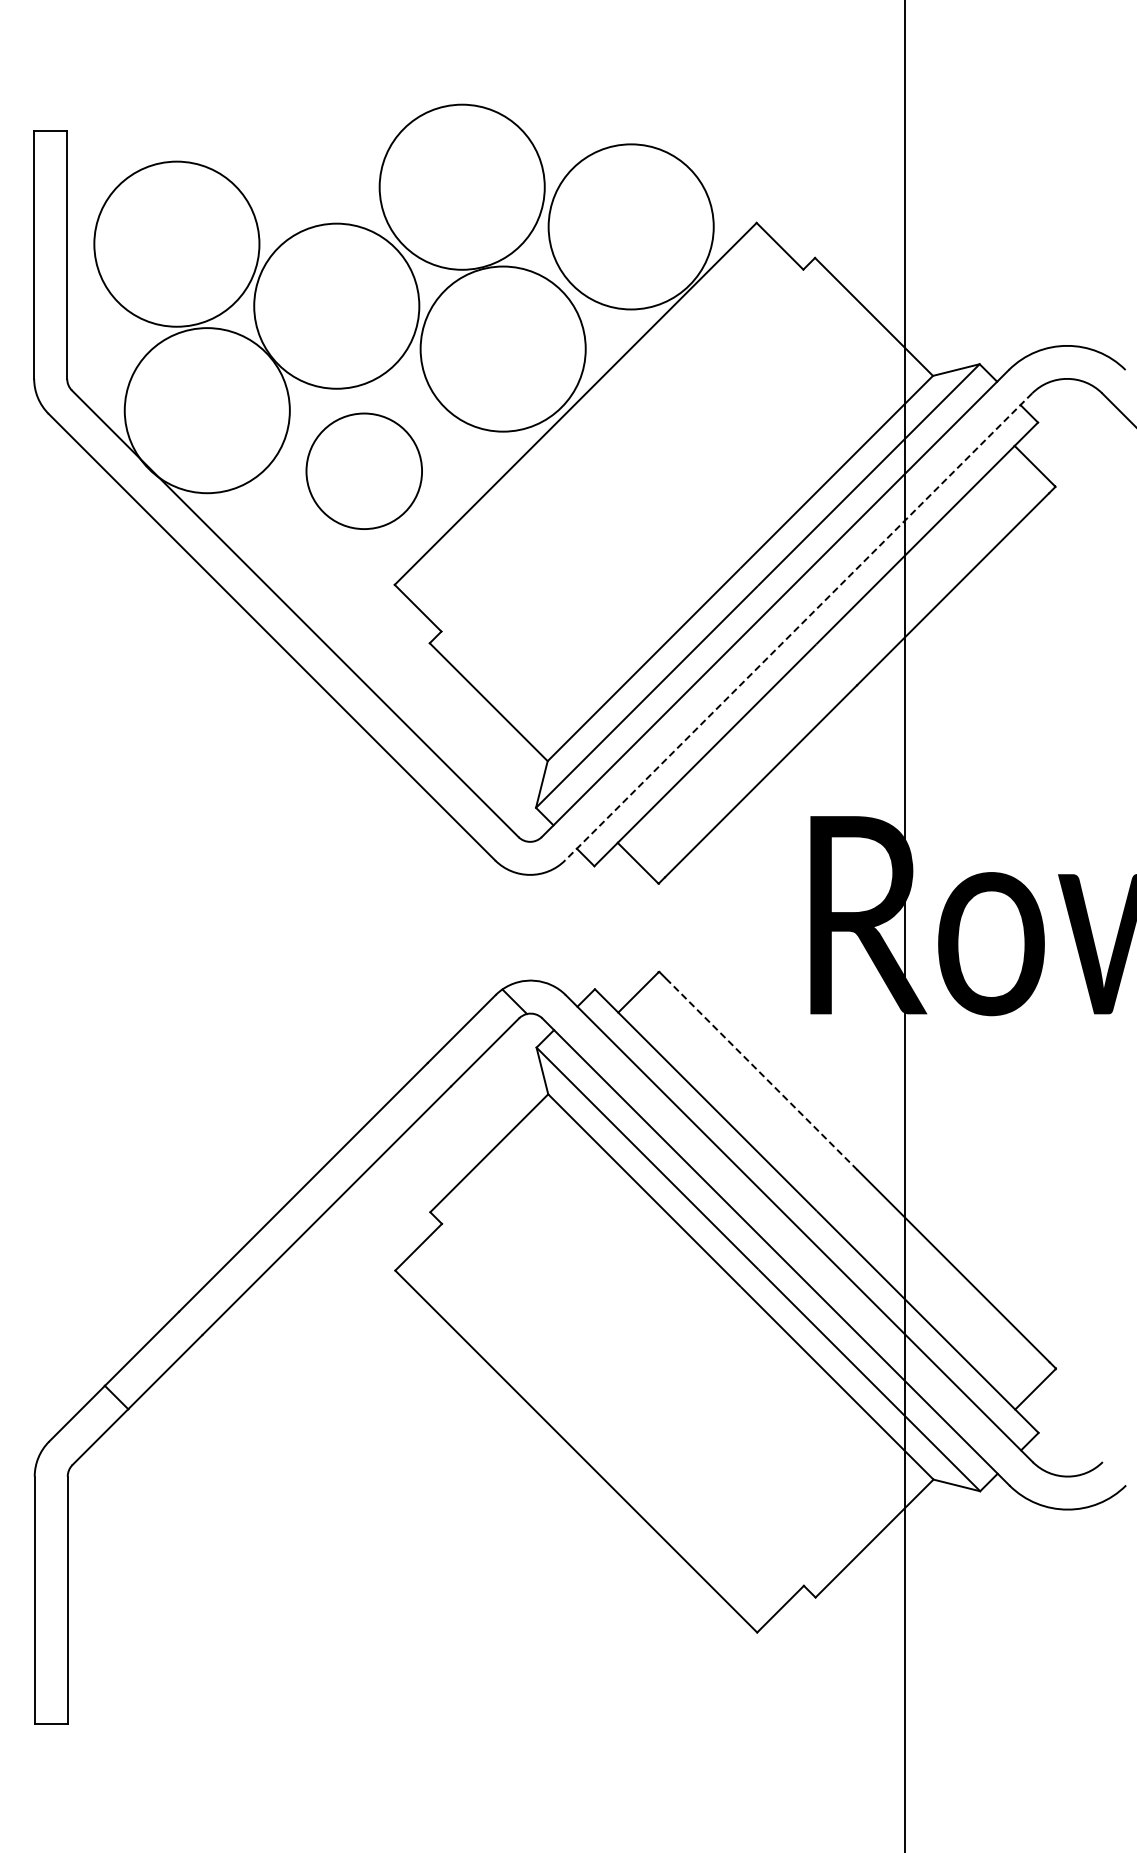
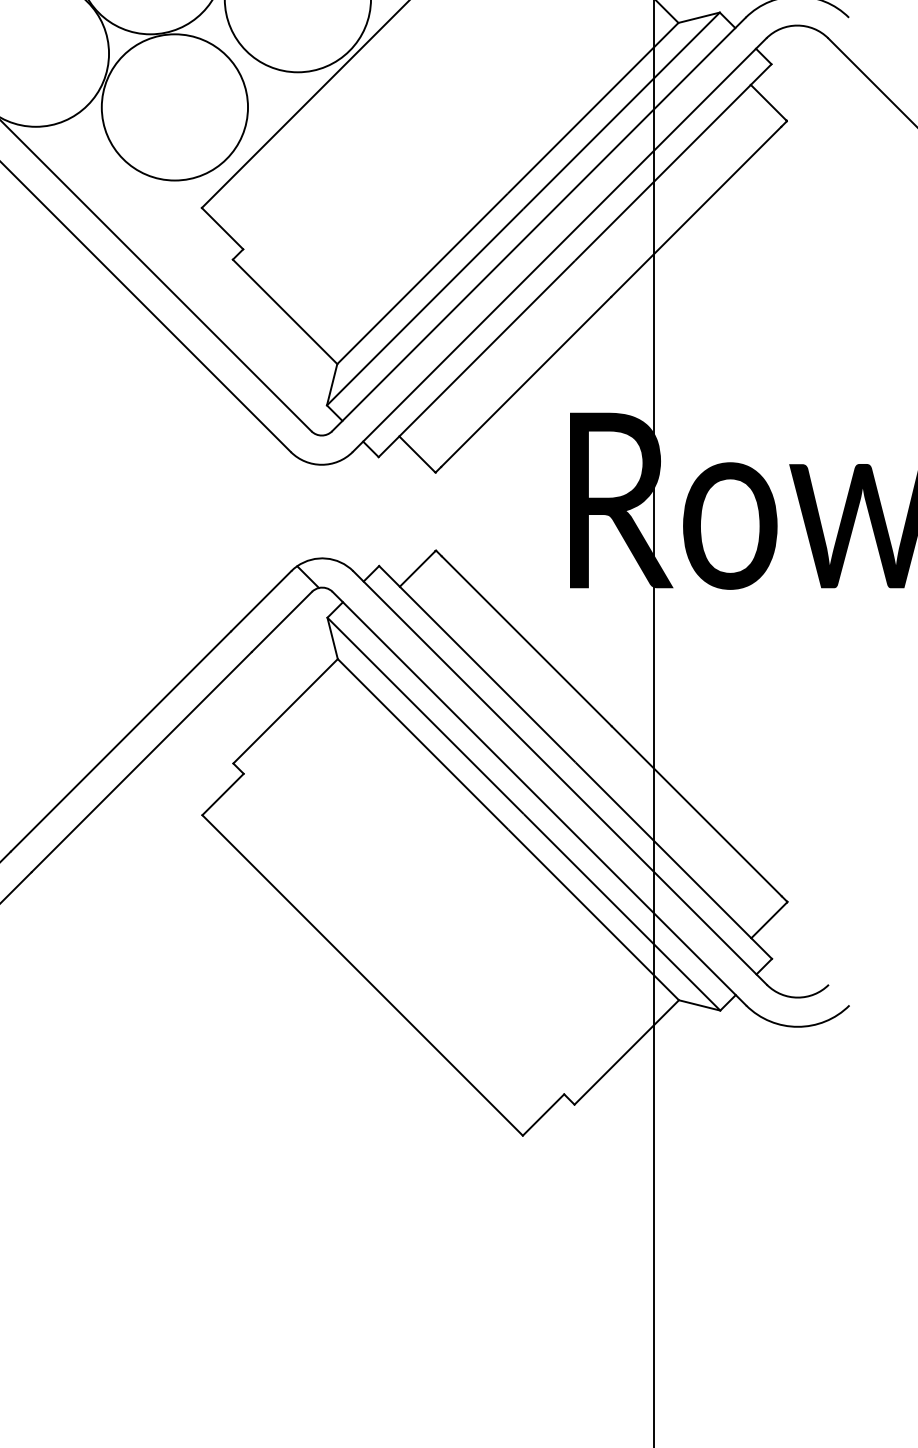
circle: (363, 470) -> (174, 106), size x1.43
line: (798, 627) -> (559, 245), dashed -> solid
line: (761, 1074) -> (526, 641), dashed -> solid

